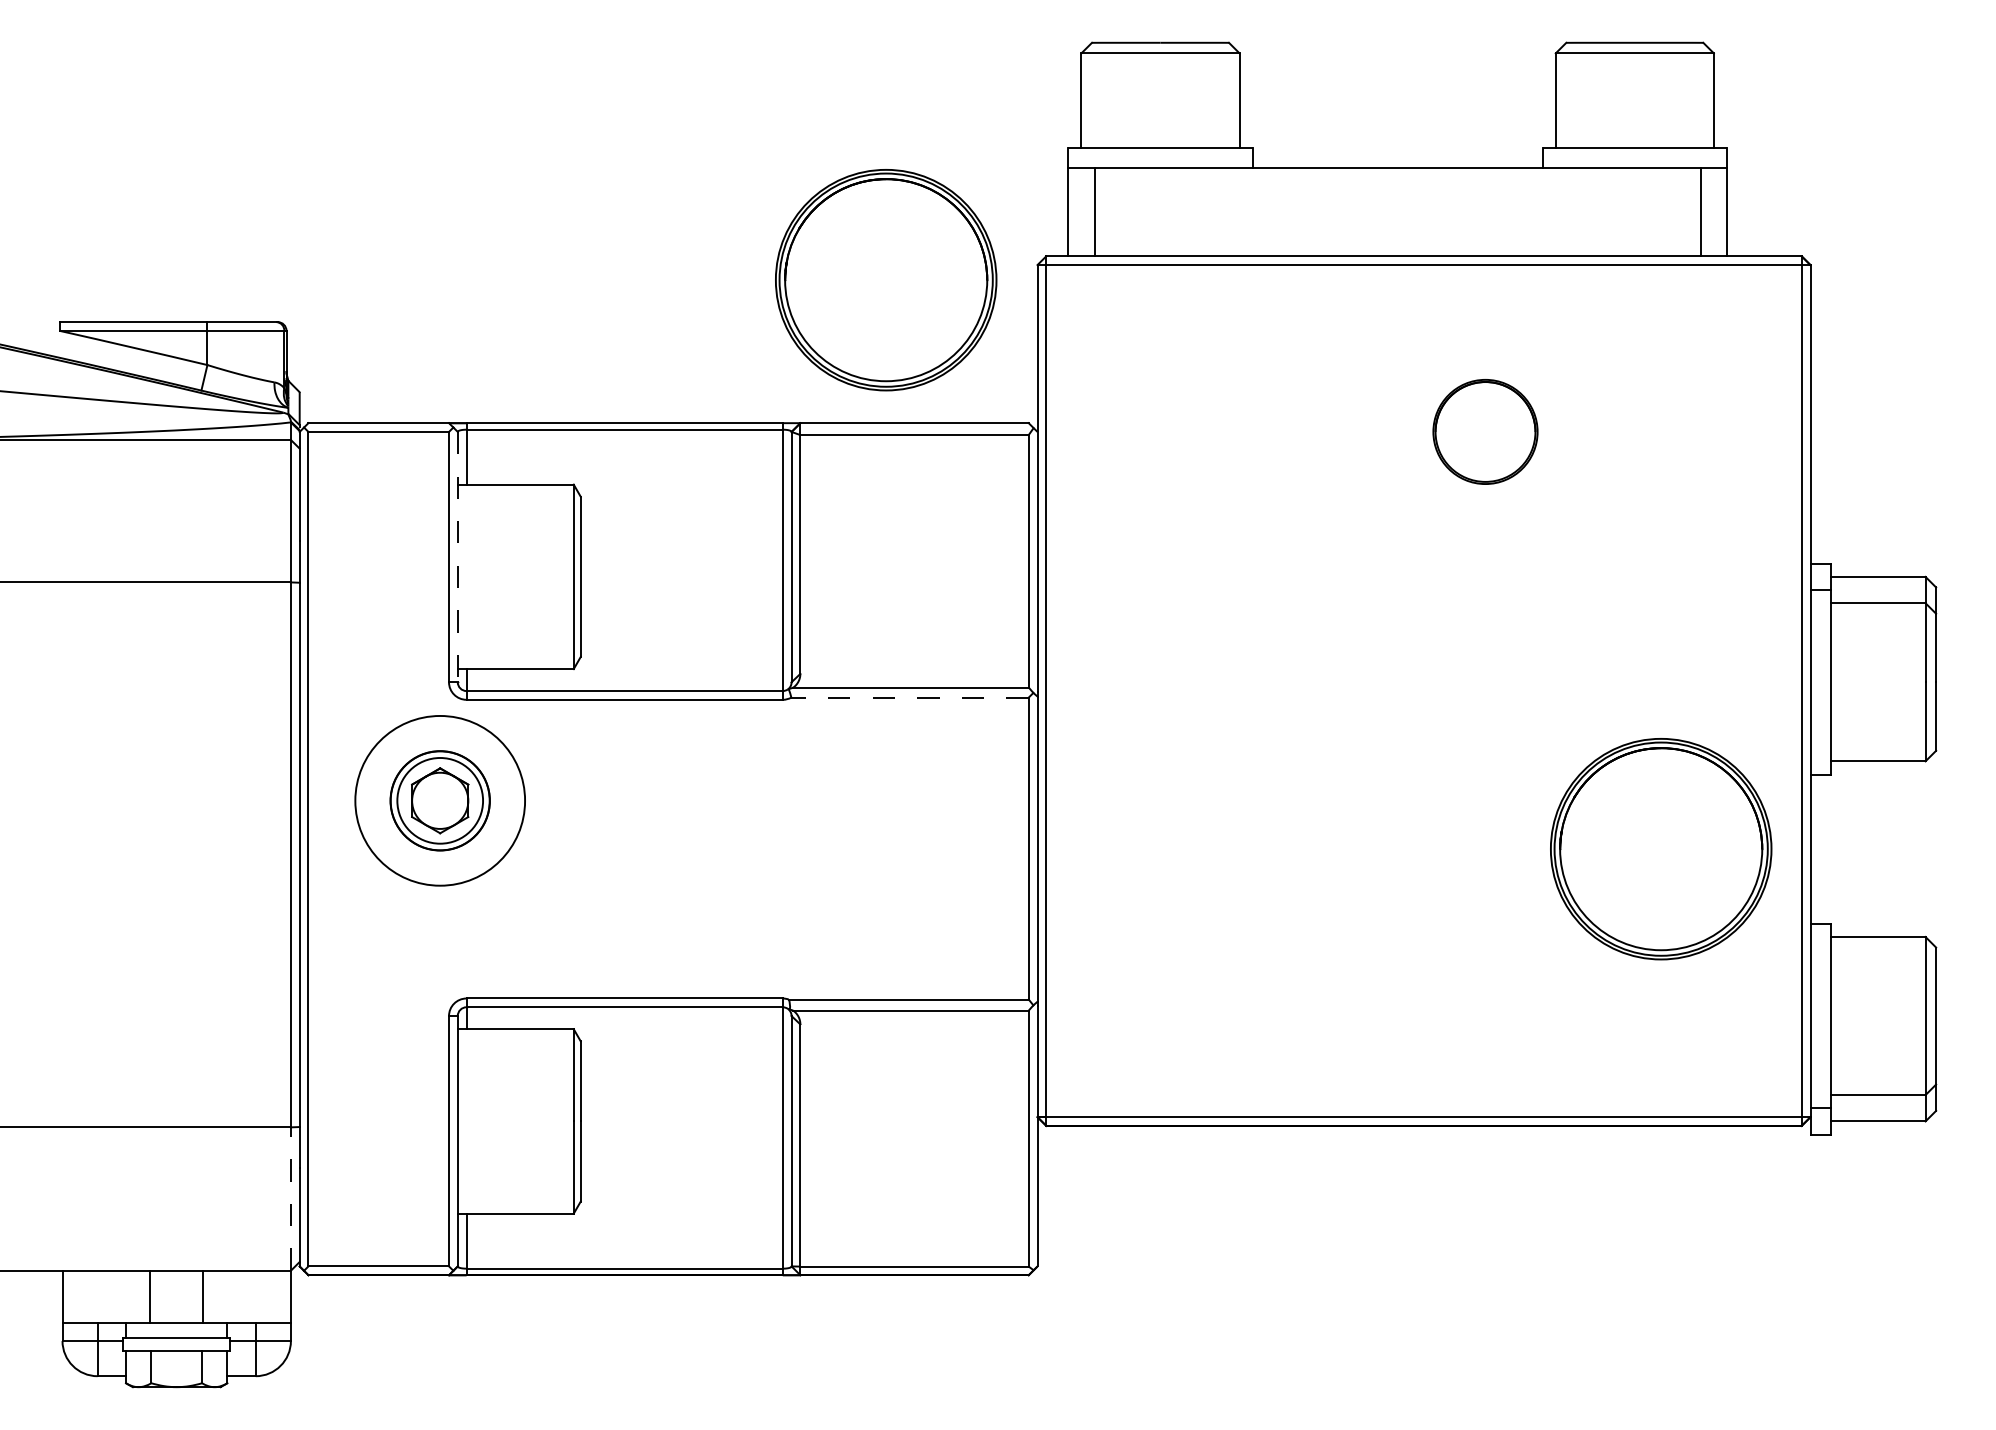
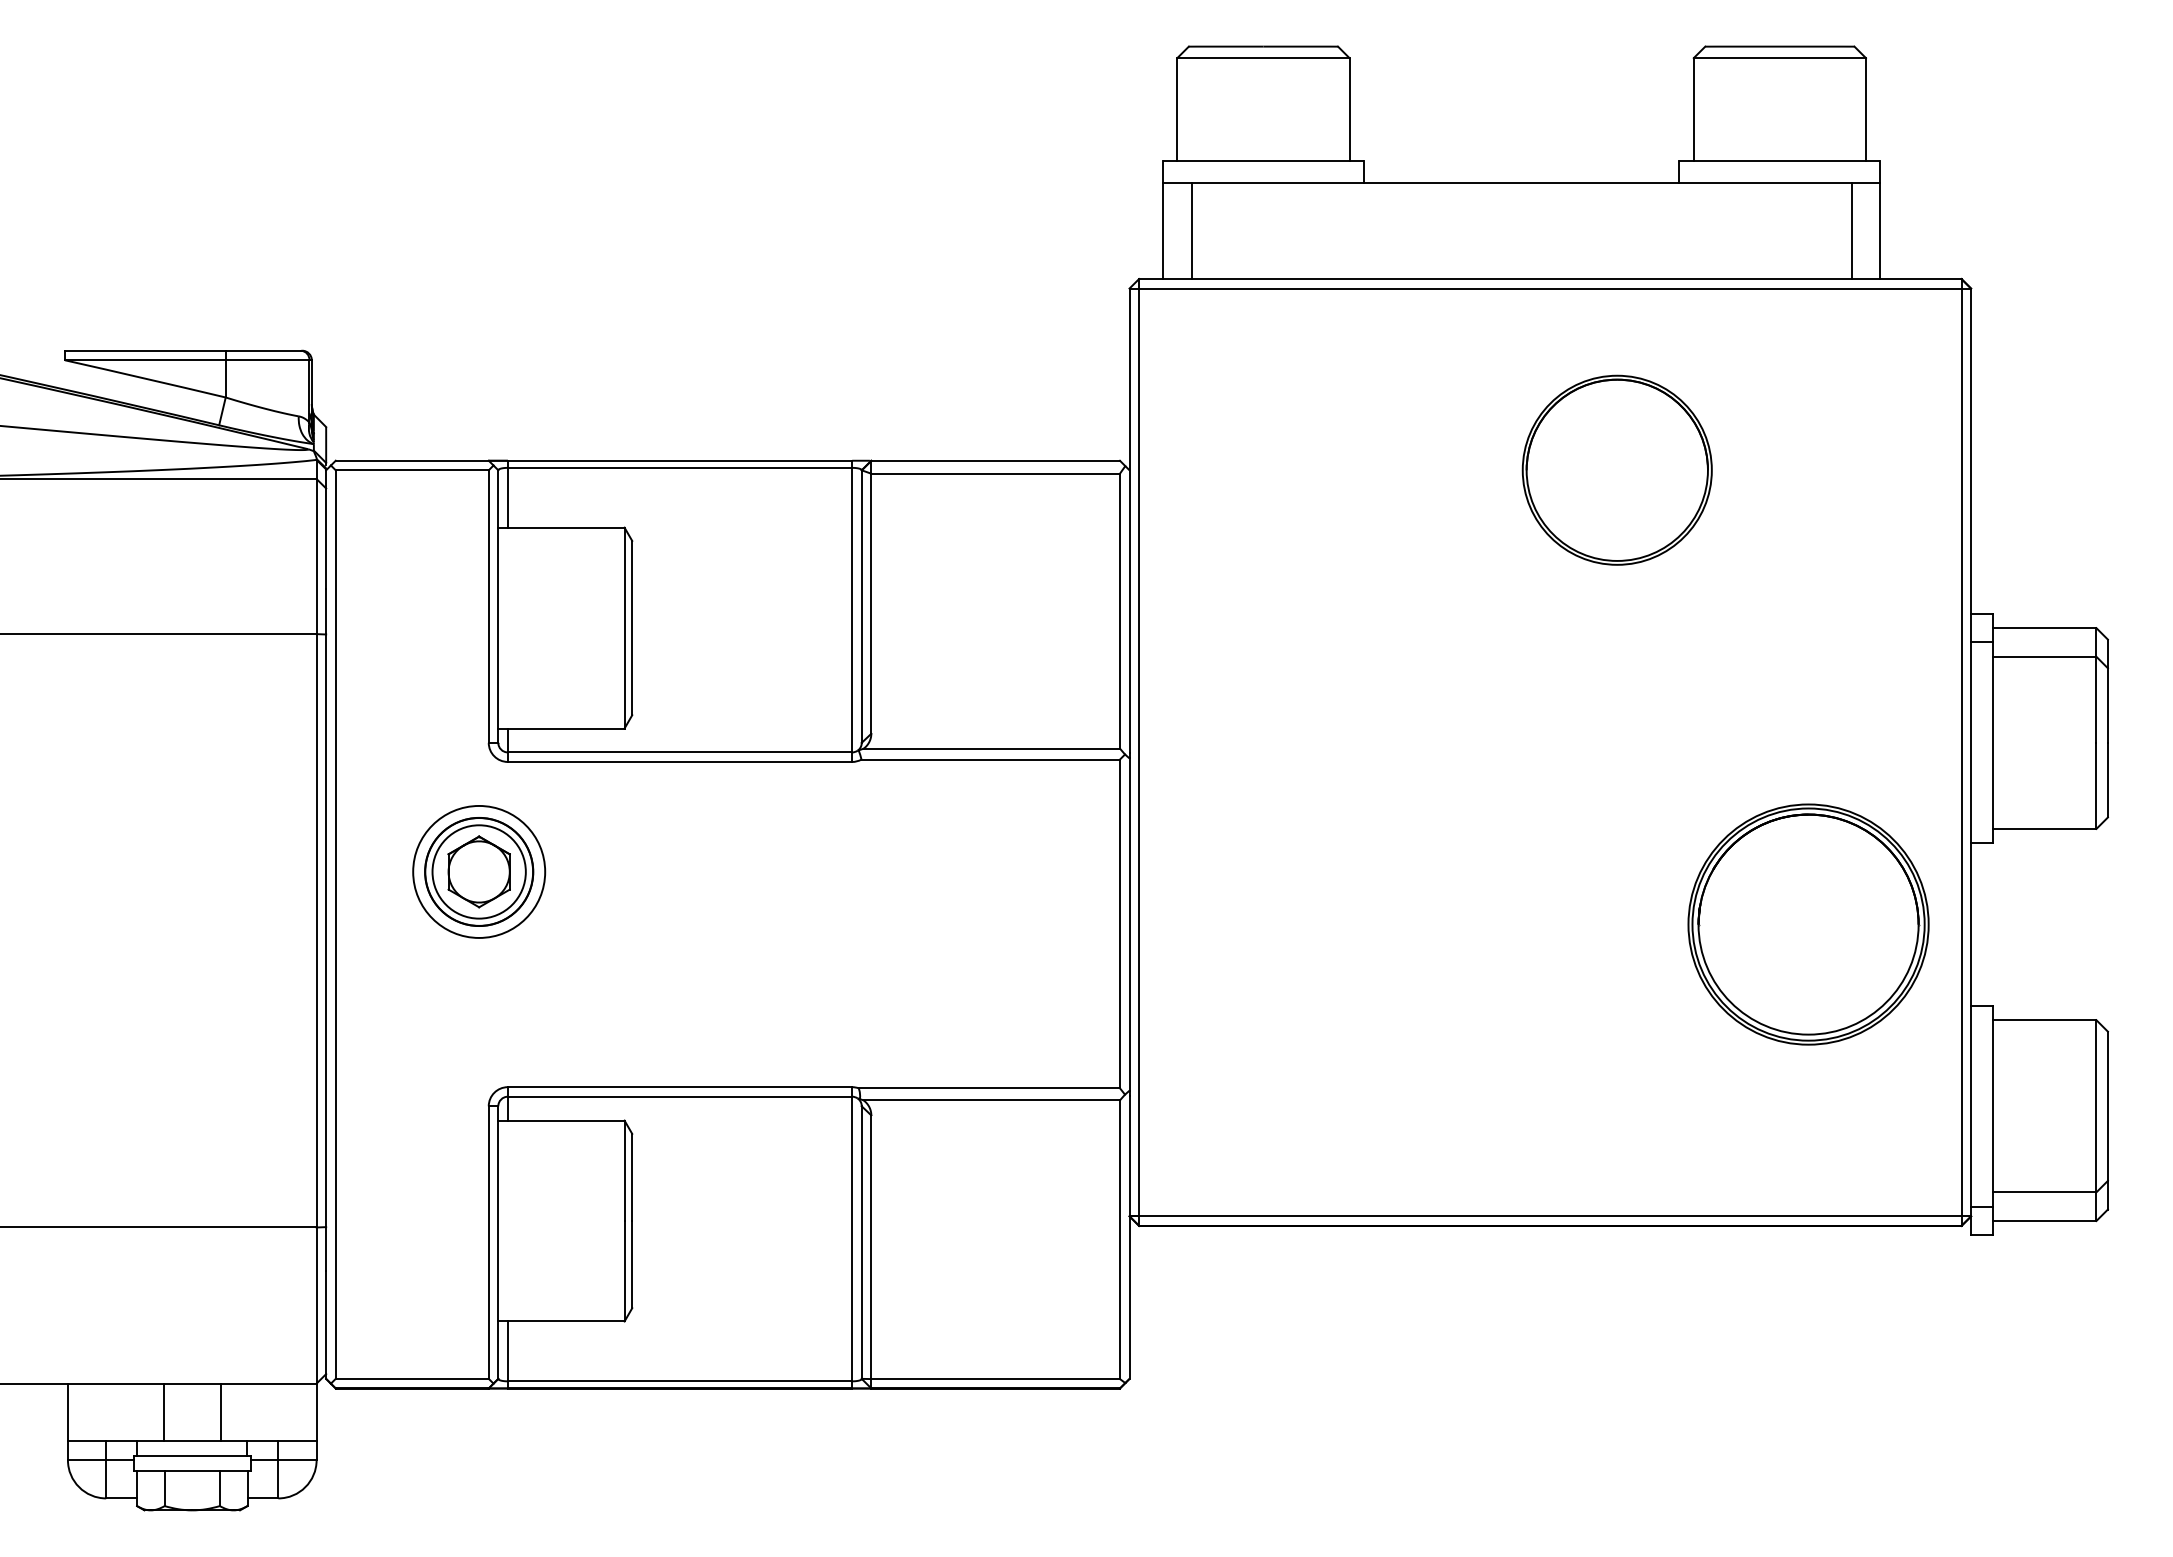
part: (886, 280) -> (965, 305), removed
part: (1485, 431) -> (1617, 469), size x1.67
line: (457, 557) -> (498, 607), dashed -> solid
line: (910, 697) -> (991, 759), dashed -> solid
circle: (439, 800) -> (478, 871), size x0.71
line: (290, 1199) -> (316, 1306), dashed -> solid

